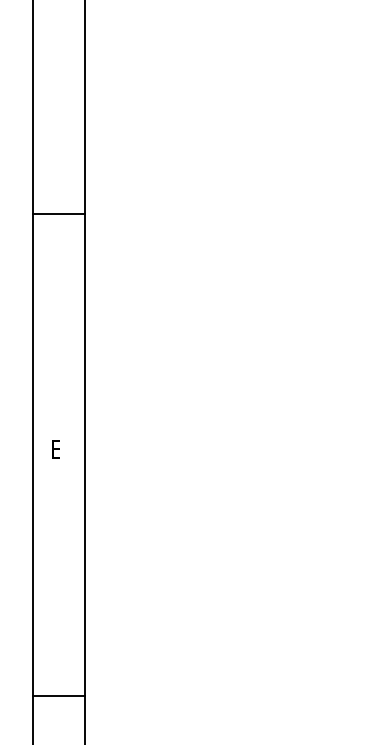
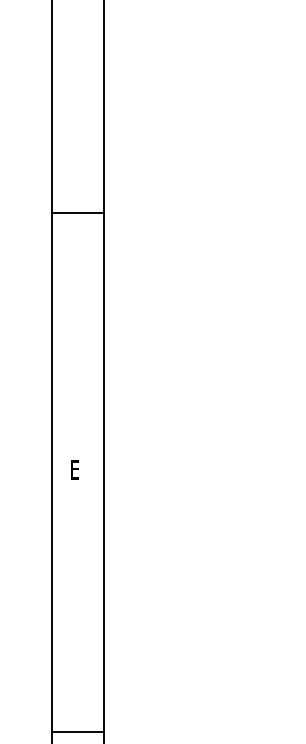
line: (58, 213) -> (77, 212), moved
line: (58, 696) -> (77, 731), moved

